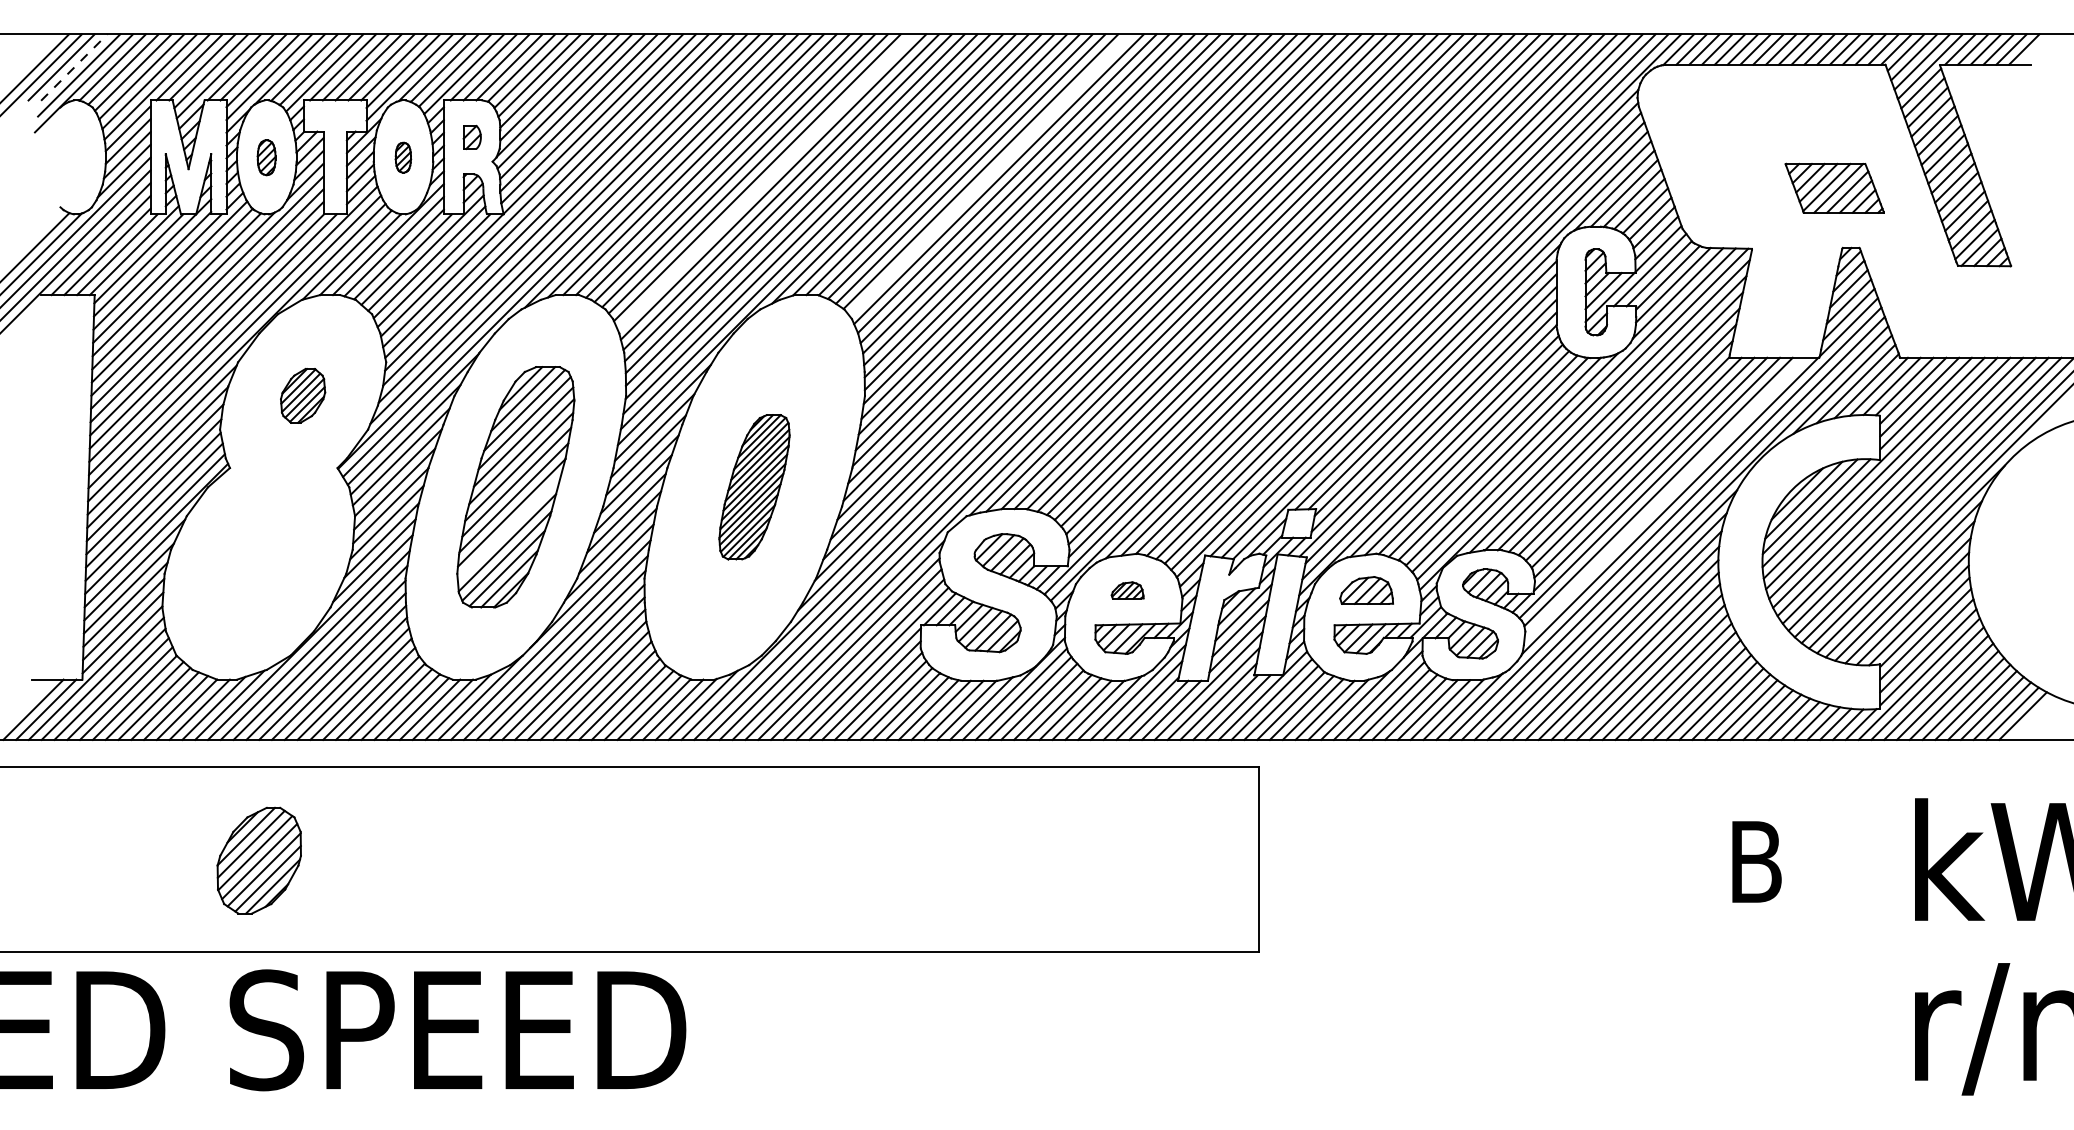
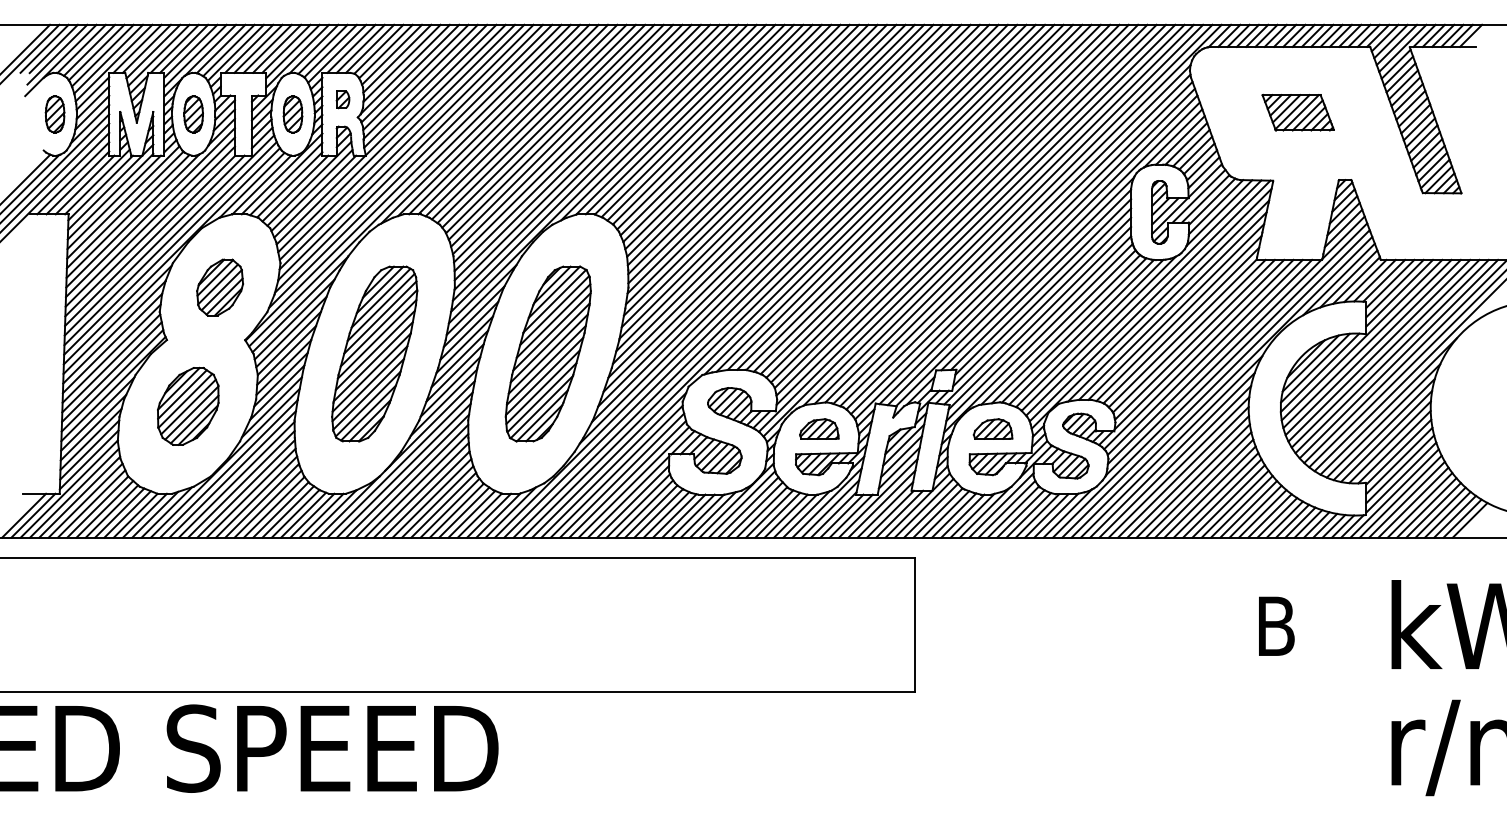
line: (75, 66) -> (54, 48), dashed -> solid
part: (75, 157) -> (54, 114), added
part: (266, 157) -> (193, 114), size x1.43
part: (402, 157) -> (292, 114), size x1.67
line: (990, 174) -> (719, 126), added
line: (764, 181) -> (555, 131), added
part: (1833, 188) -> (1297, 112), moved
part: (302, 395) -> (219, 287), size x1.43
part: (753, 486) -> (547, 353), size x1.67
line: (1664, 497) -> (1209, 361), added
line: (508, 527) -> (369, 383), added
part: (1127, 589) -> (819, 428), size x1.67
part: (259, 859) -> (188, 405), moved

